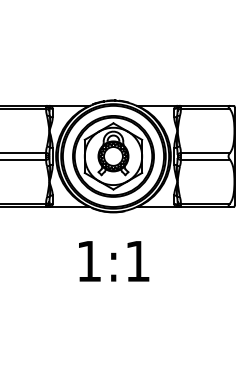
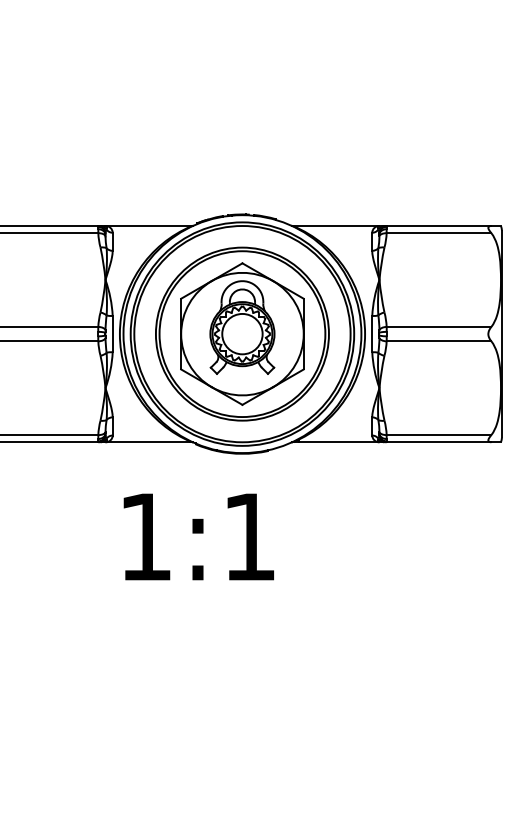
text: (114, 261) -> (199, 537), moved

